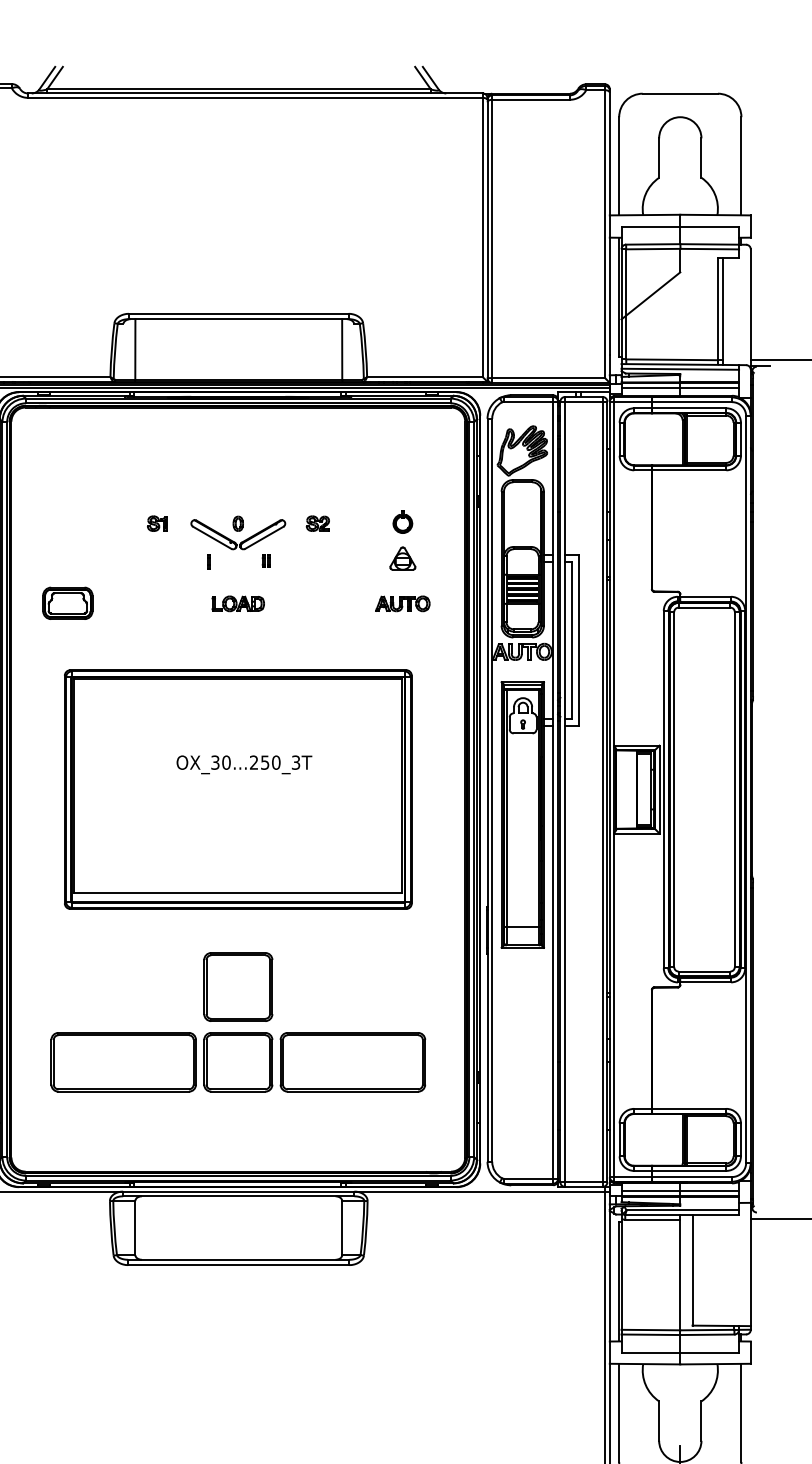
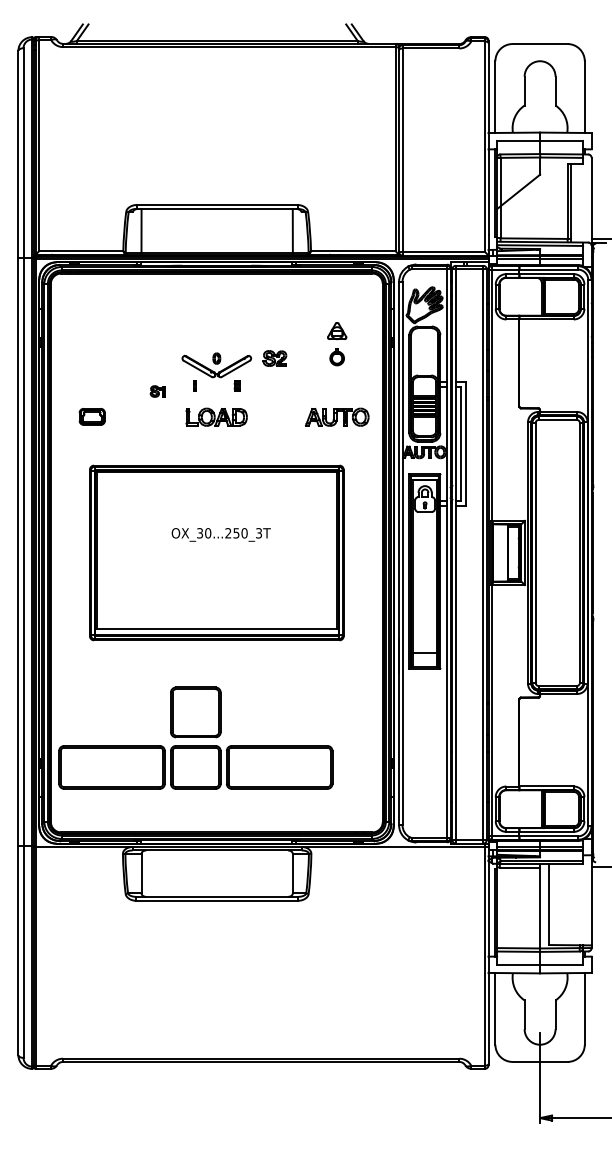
part: (157, 523) -> (157, 391), moved
part: (318, 523) -> (275, 358), size x1.4
part: (403, 559) -> (337, 331), moved
part: (68, 602) -> (92, 416), size x0.7
part: (237, 602) -> (216, 416), size x1.6
part: (401, 602) -> (336, 416), size x1.6
part: (237, 1021) -> (195, 737), moved

